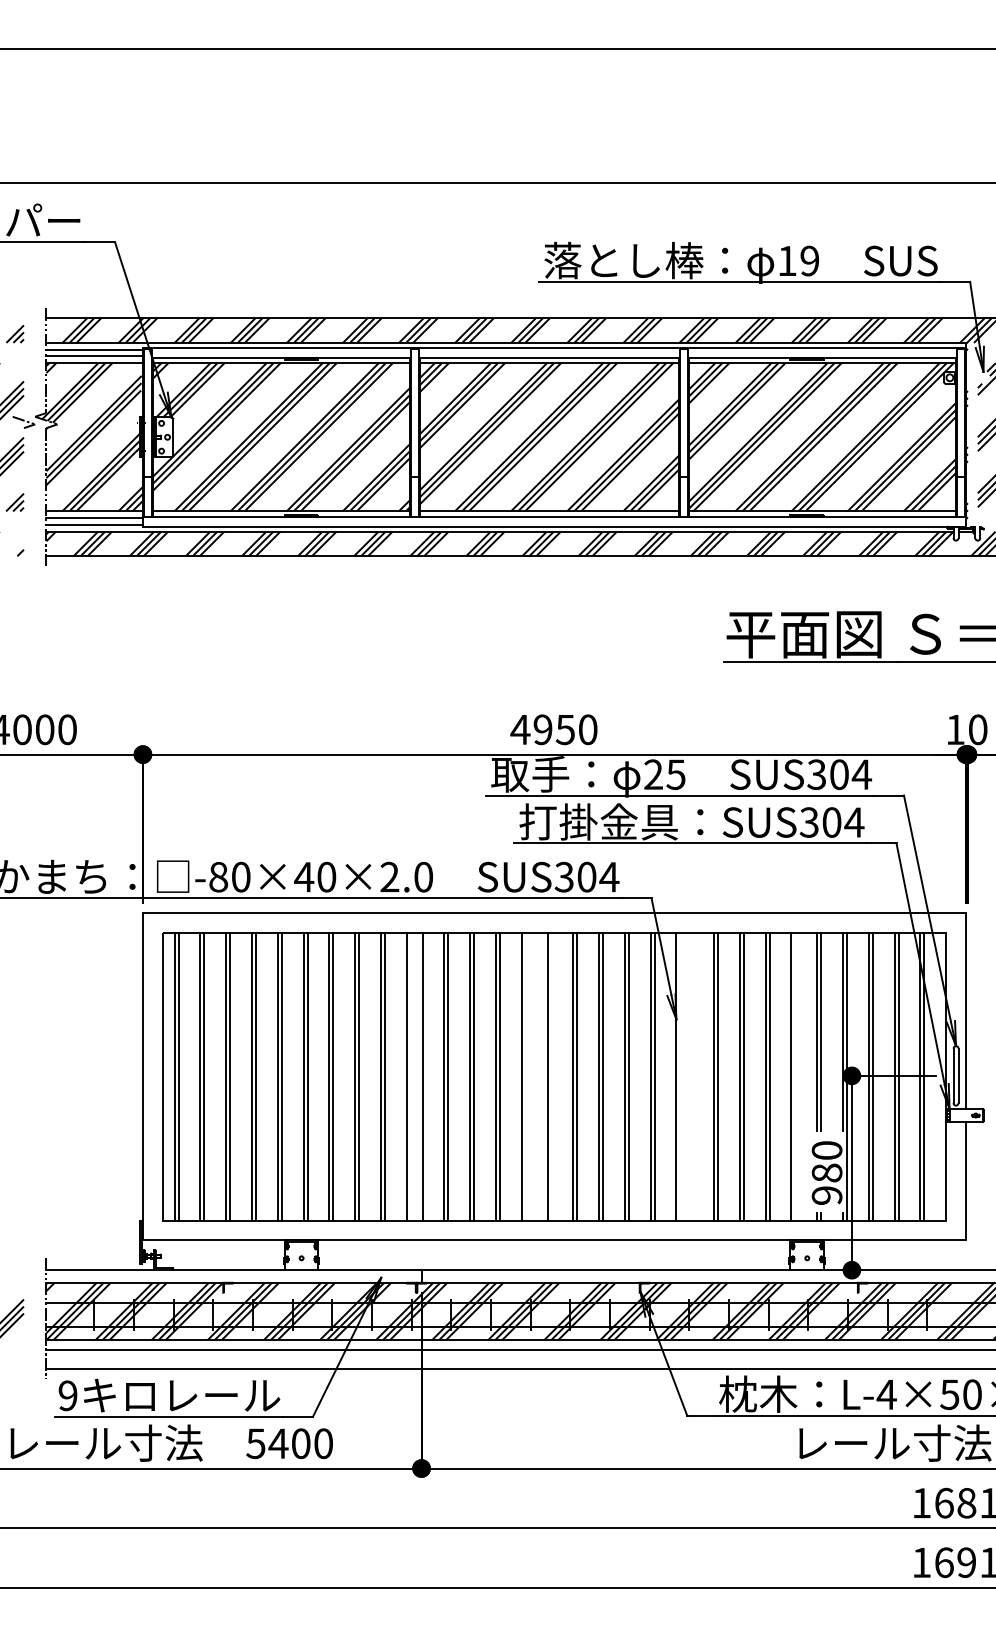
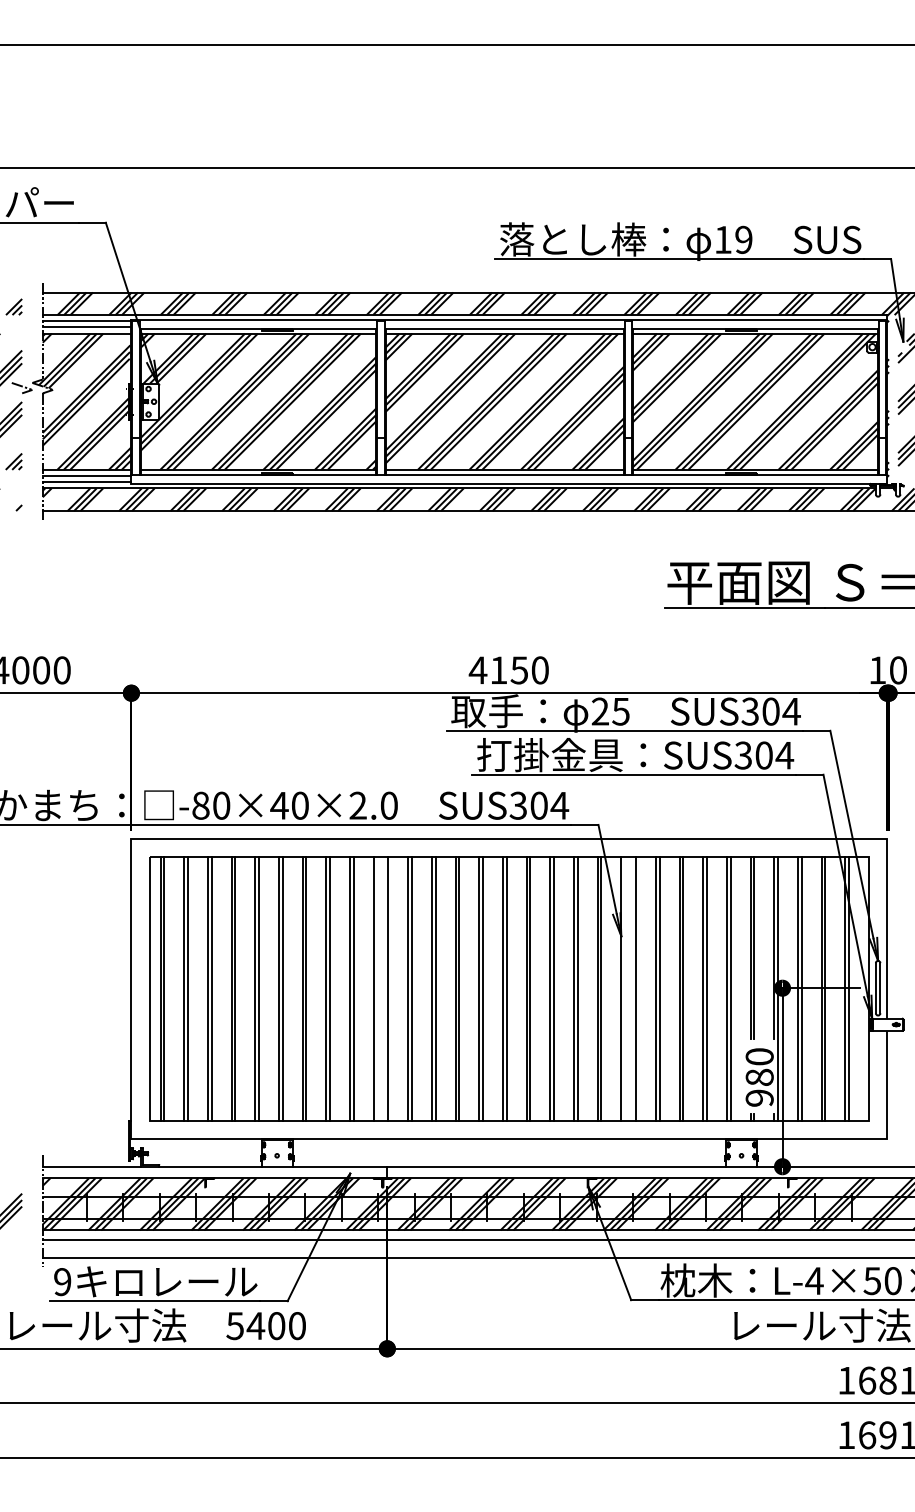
text: (542, 729) -> (498, 670), 4950 -> 4150
line: (525, 1077) -> (482, 989), added
line: (551, 1077) -> (506, 989), added
line: (691, 1077) -> (635, 989), added
line: (795, 1077) -> (730, 989), added

